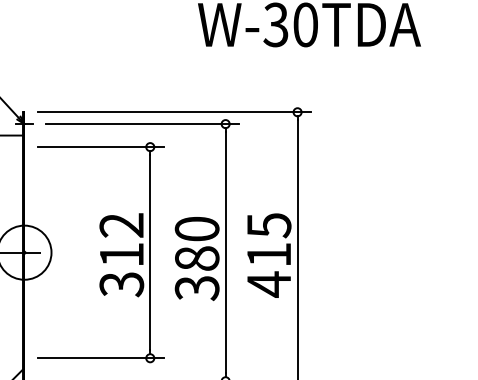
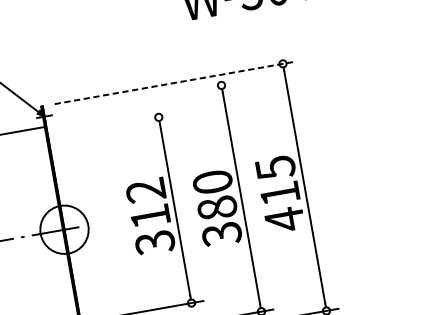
line: (174, 112) -> (174, 83), solid -> dashed
line: (142, 124) -> (148, 98), removed
line: (100, 147) -> (115, 125), removed

